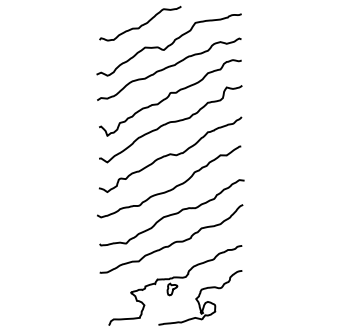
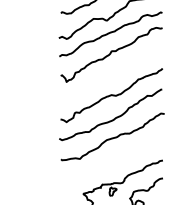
curve: (170, 123) -> (111, 73), removed
curve: (172, 242) -> (113, 158), removed

